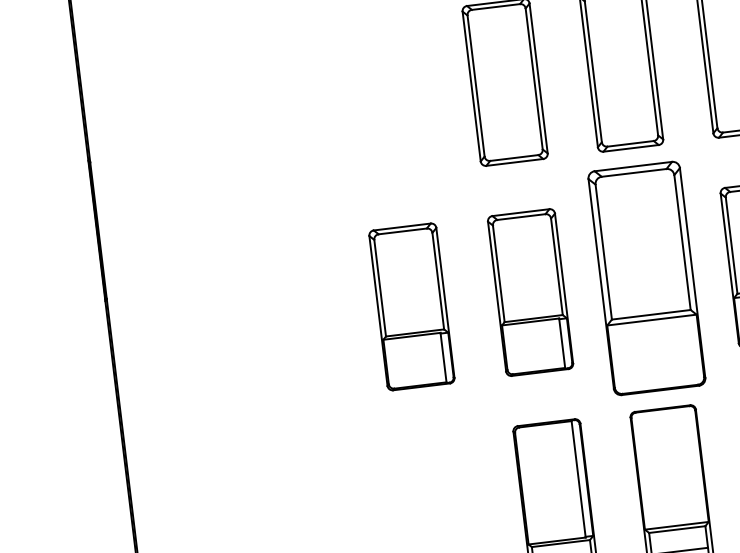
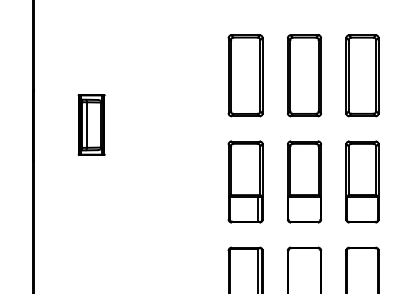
part: (211, 215) -> (91, 124), added
part: (646, 277) -> (304, 181), size x0.71
part: (411, 306) -> (185, 181), removed

